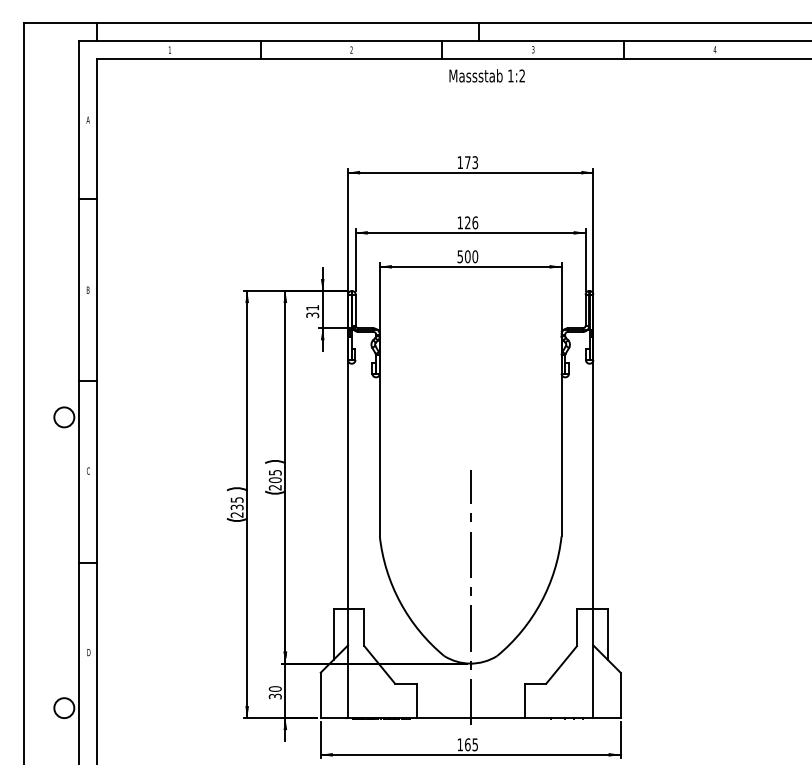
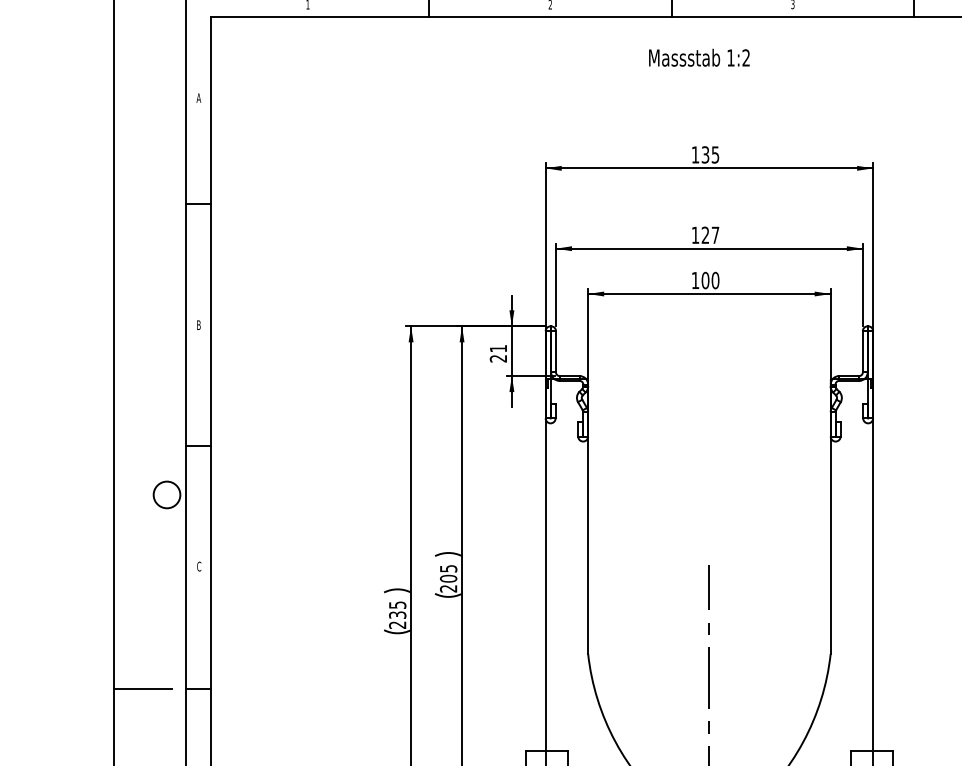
text: (486, 75) -> (698, 57), moved
text: (471, 162) -> (710, 154), 173 -> 135
text: (475, 222) -> (715, 234), 126 -> 127
text: (459, 256) -> (694, 280), 500 -> 100
text: (313, 315) -> (499, 358), 31 -> 21
line: (45, 562) -> (141, 688), added

